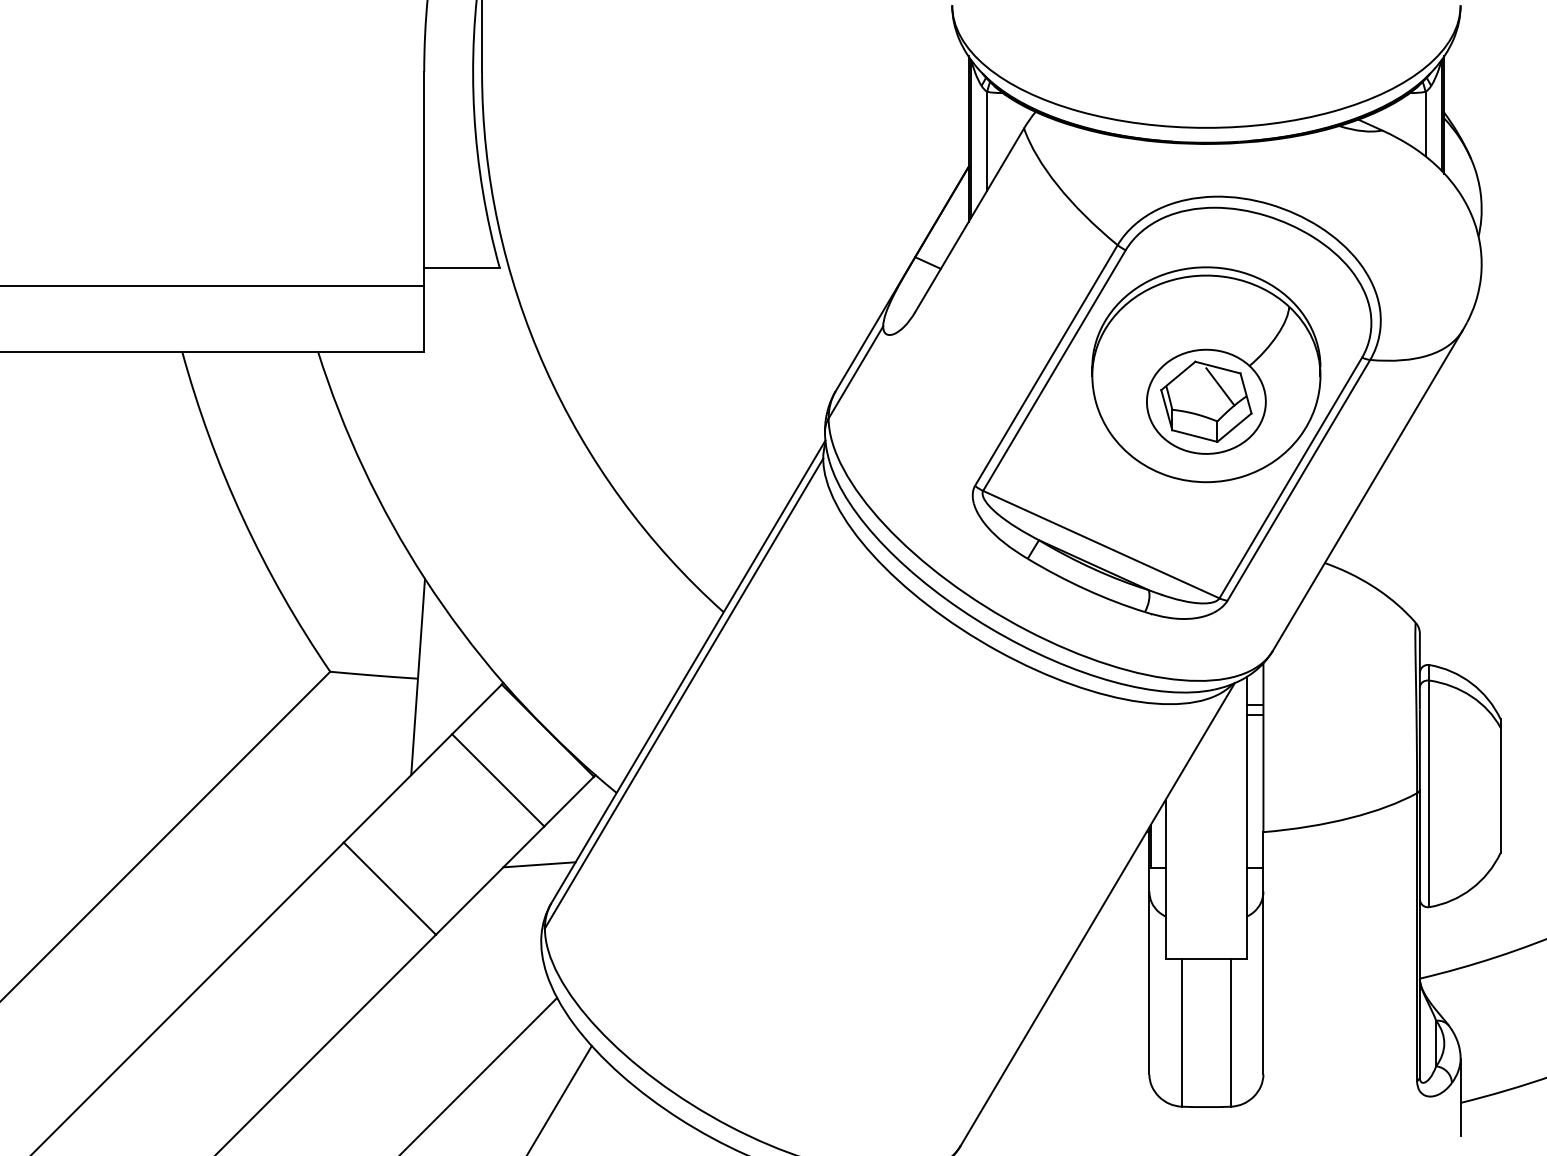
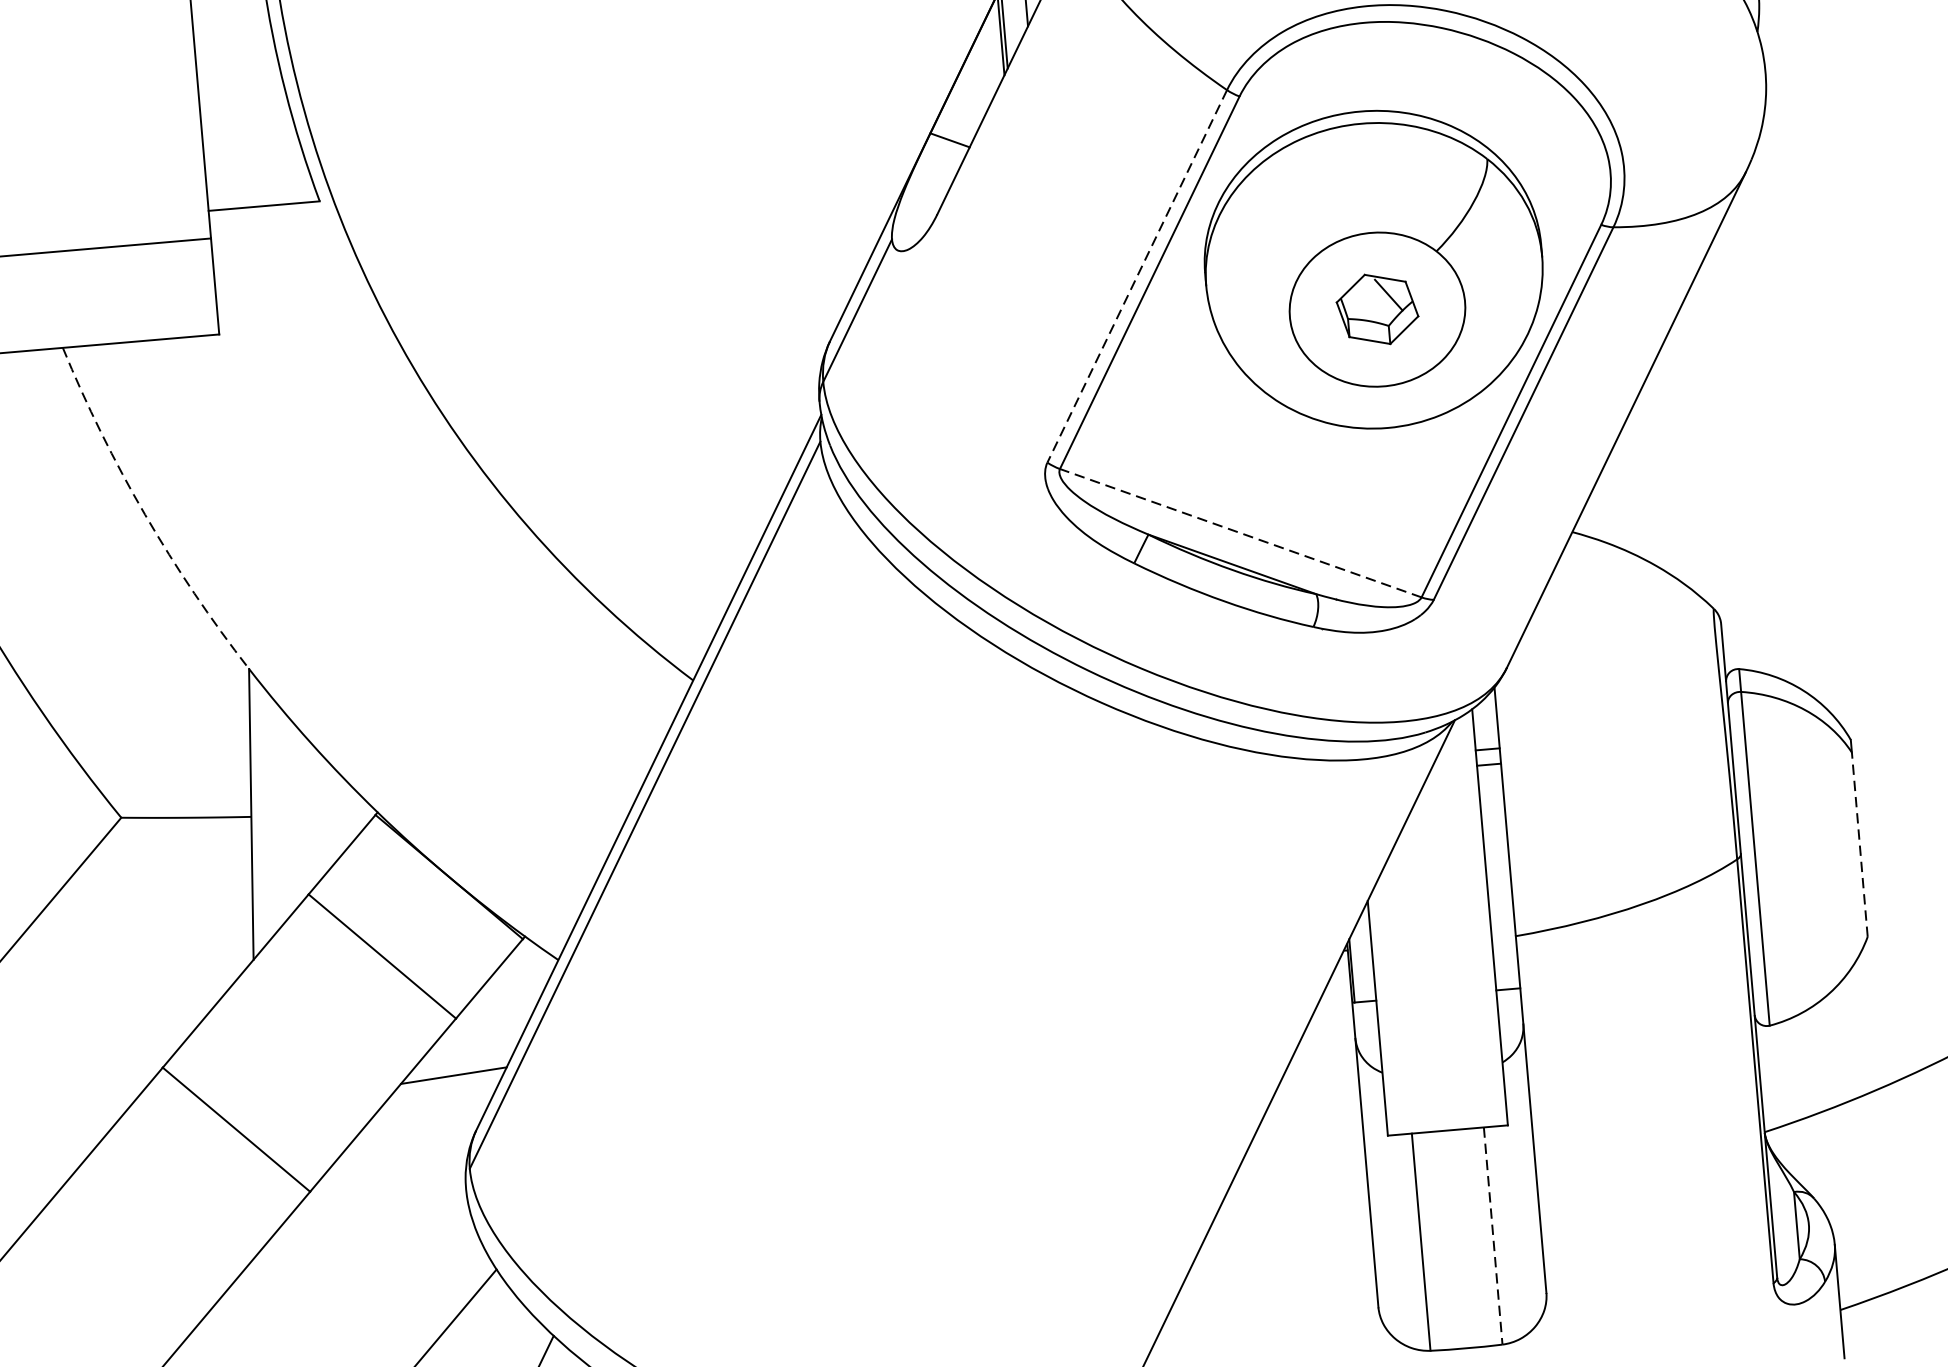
line: (1046, 365) -> (1137, 276), solid -> dashed
part: (1206, 401) -> (1377, 309), size x0.6
arc: (363, 468) -> (144, 514), solid -> dashed
line: (1101, 544) -> (1241, 532), solid -> dashed
line: (1500, 790) -> (1859, 844), solid -> dashed
line: (1230, 1032) -> (1492, 1235), solid -> dashed

